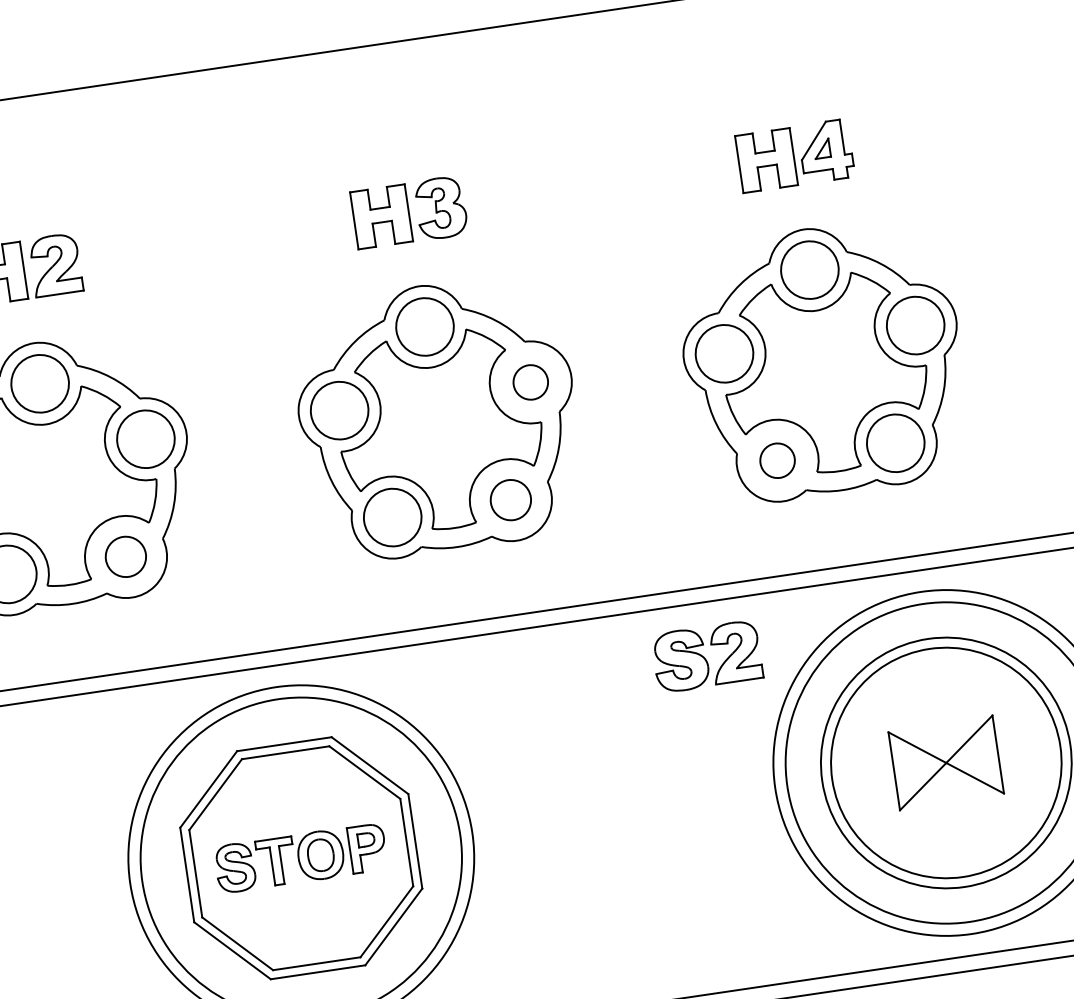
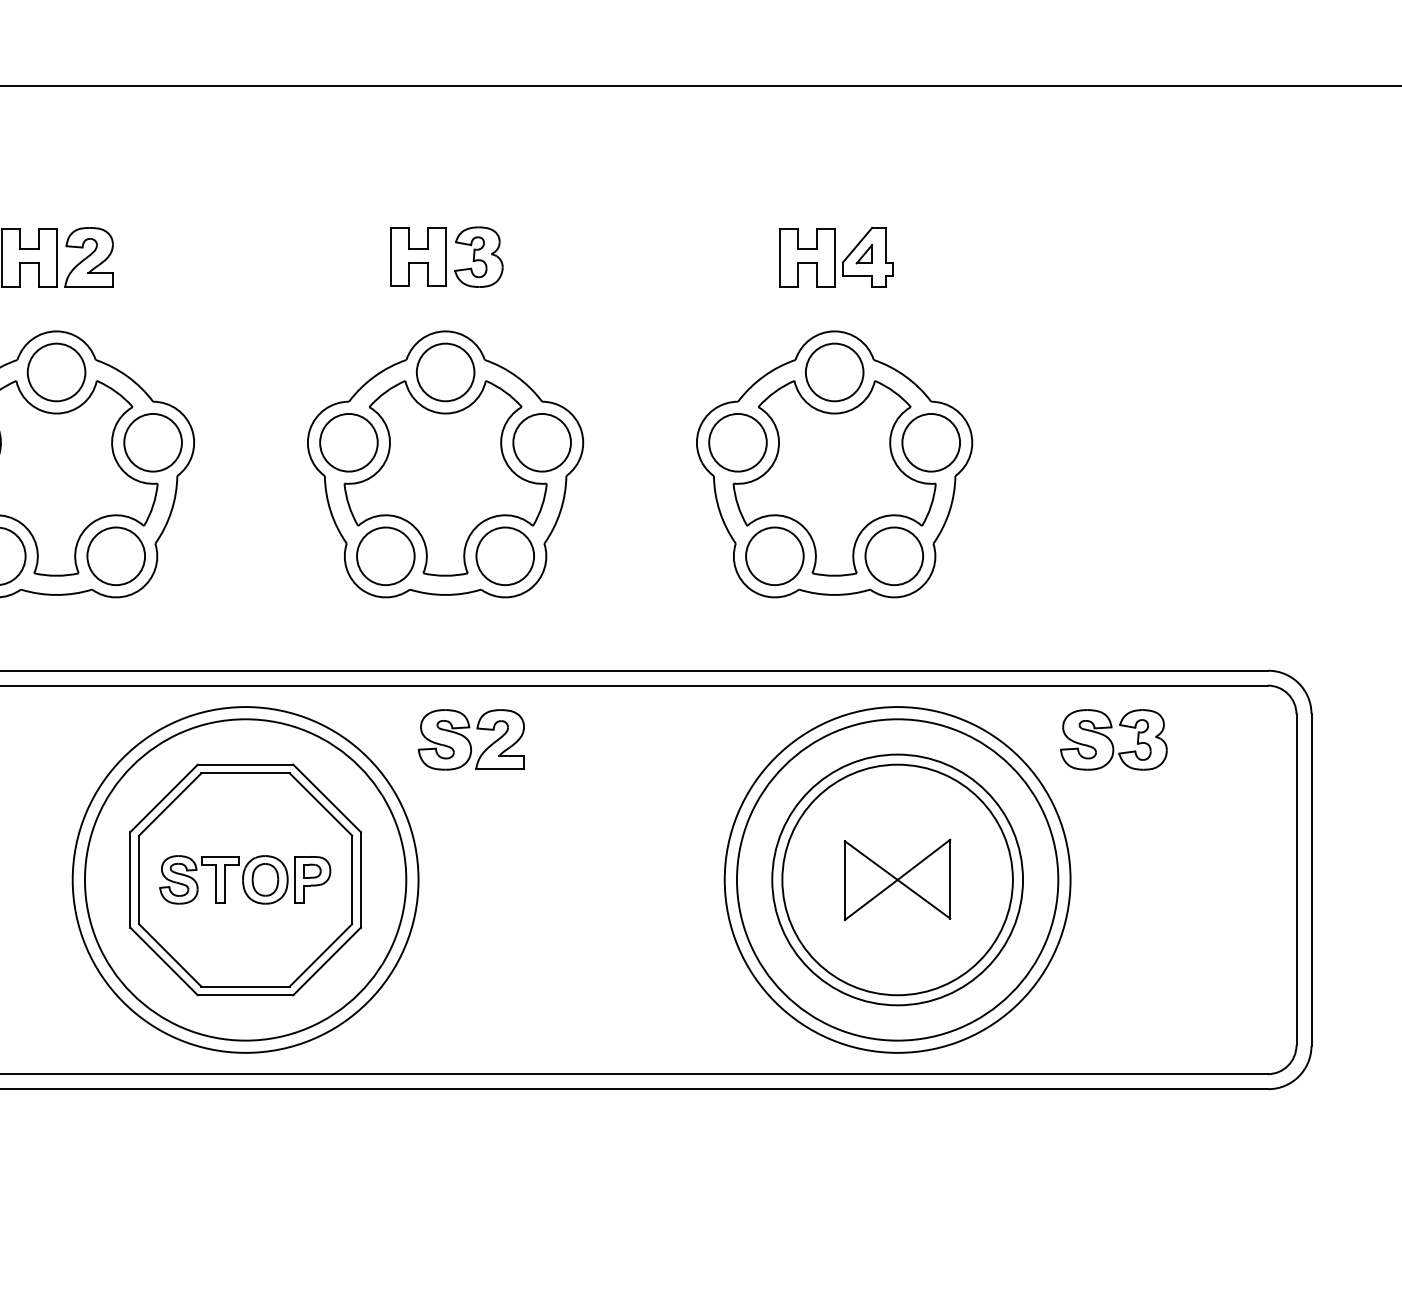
circle: (531, 382) -> (542, 442), size x1.67
circle: (777, 460) -> (774, 556), size x1.67
circle: (511, 500) -> (505, 556), size x1.43
circle: (125, 556) -> (115, 555), size x1.43
part: (706, 656) -> (470, 739), moved

